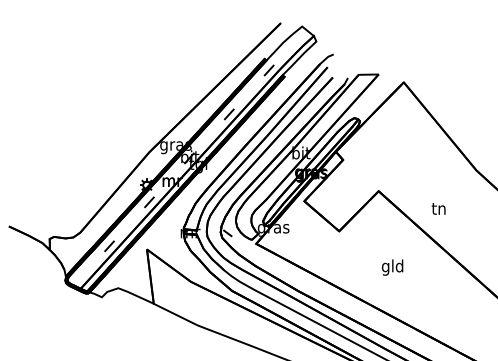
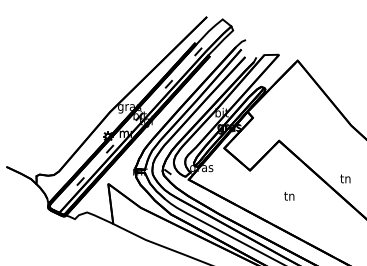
text: (438, 208) -> (345, 178), moved
text: (392, 267) -> (289, 197), gld -> tn

